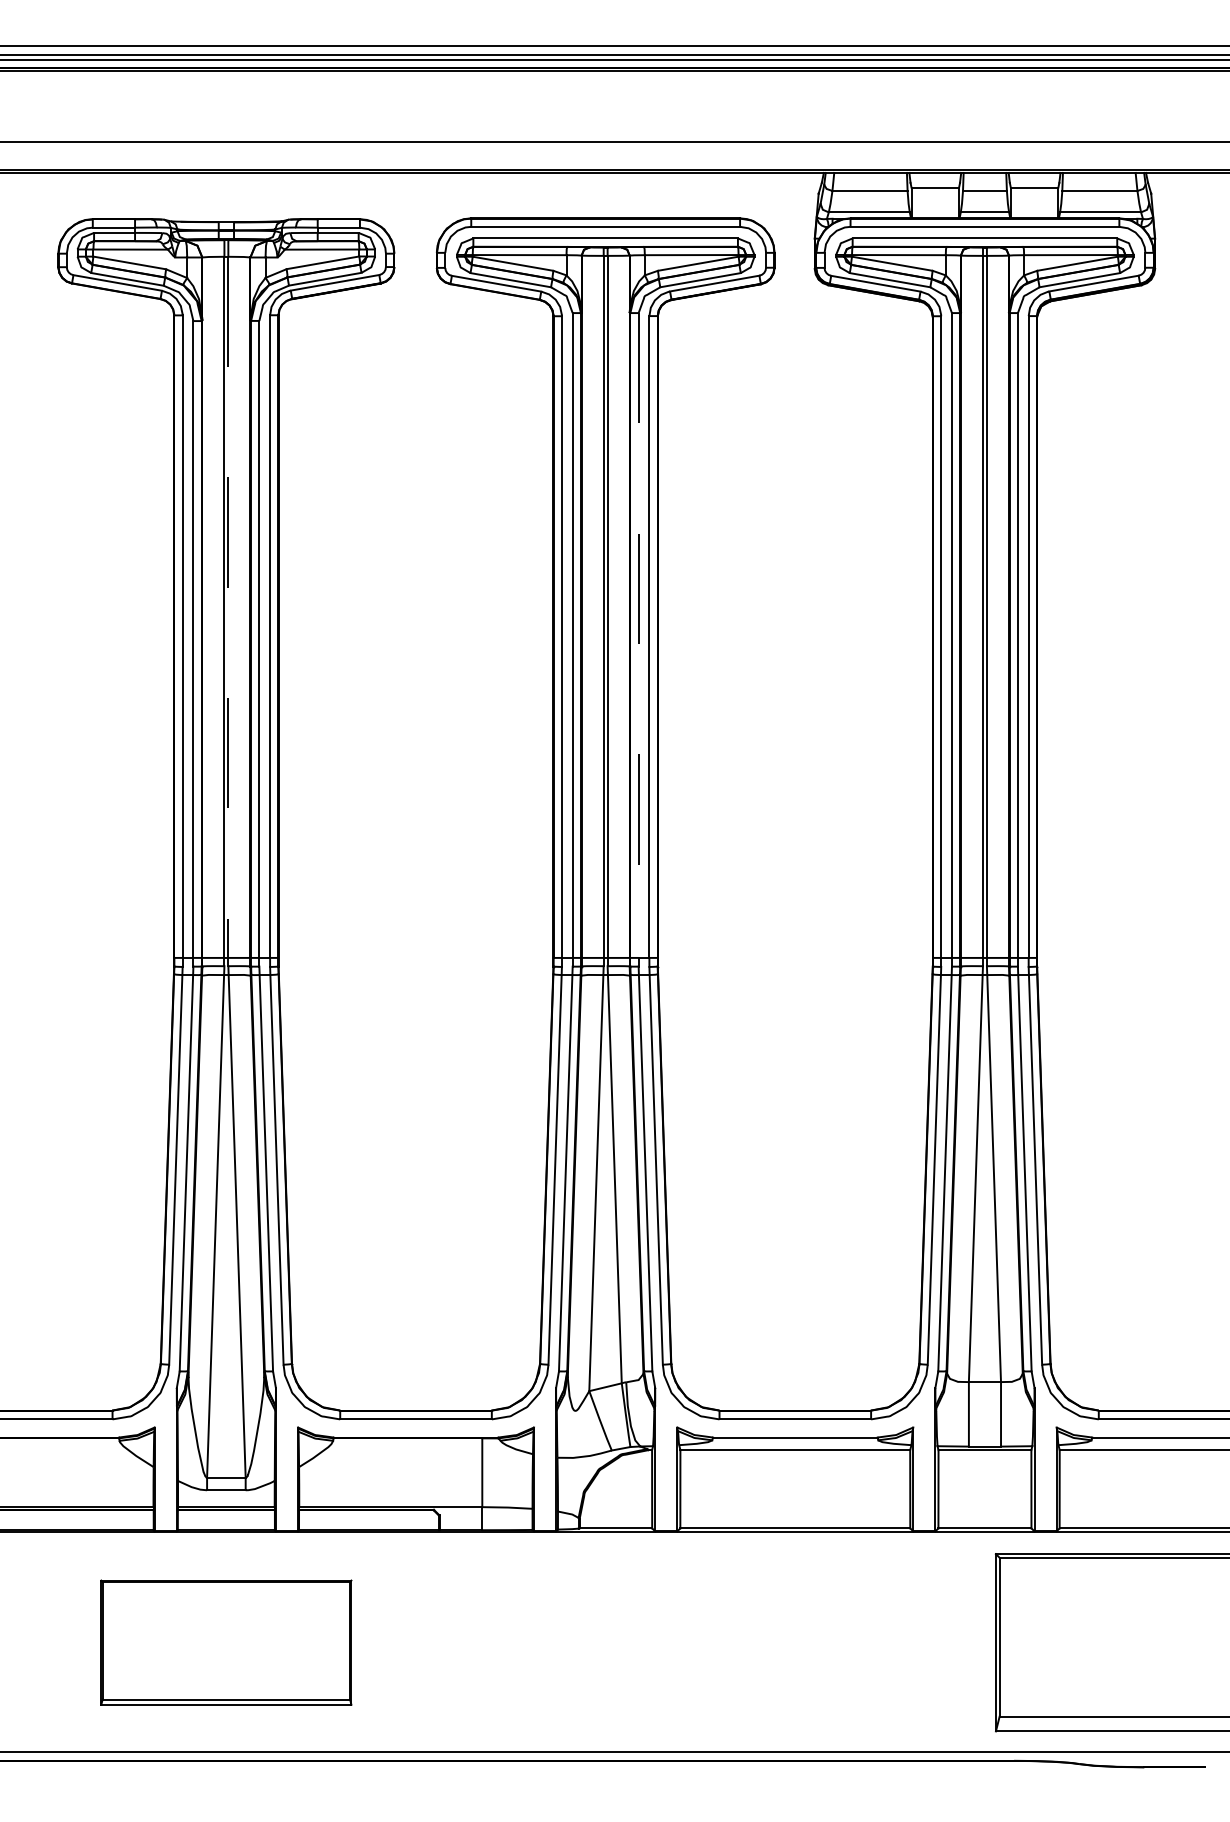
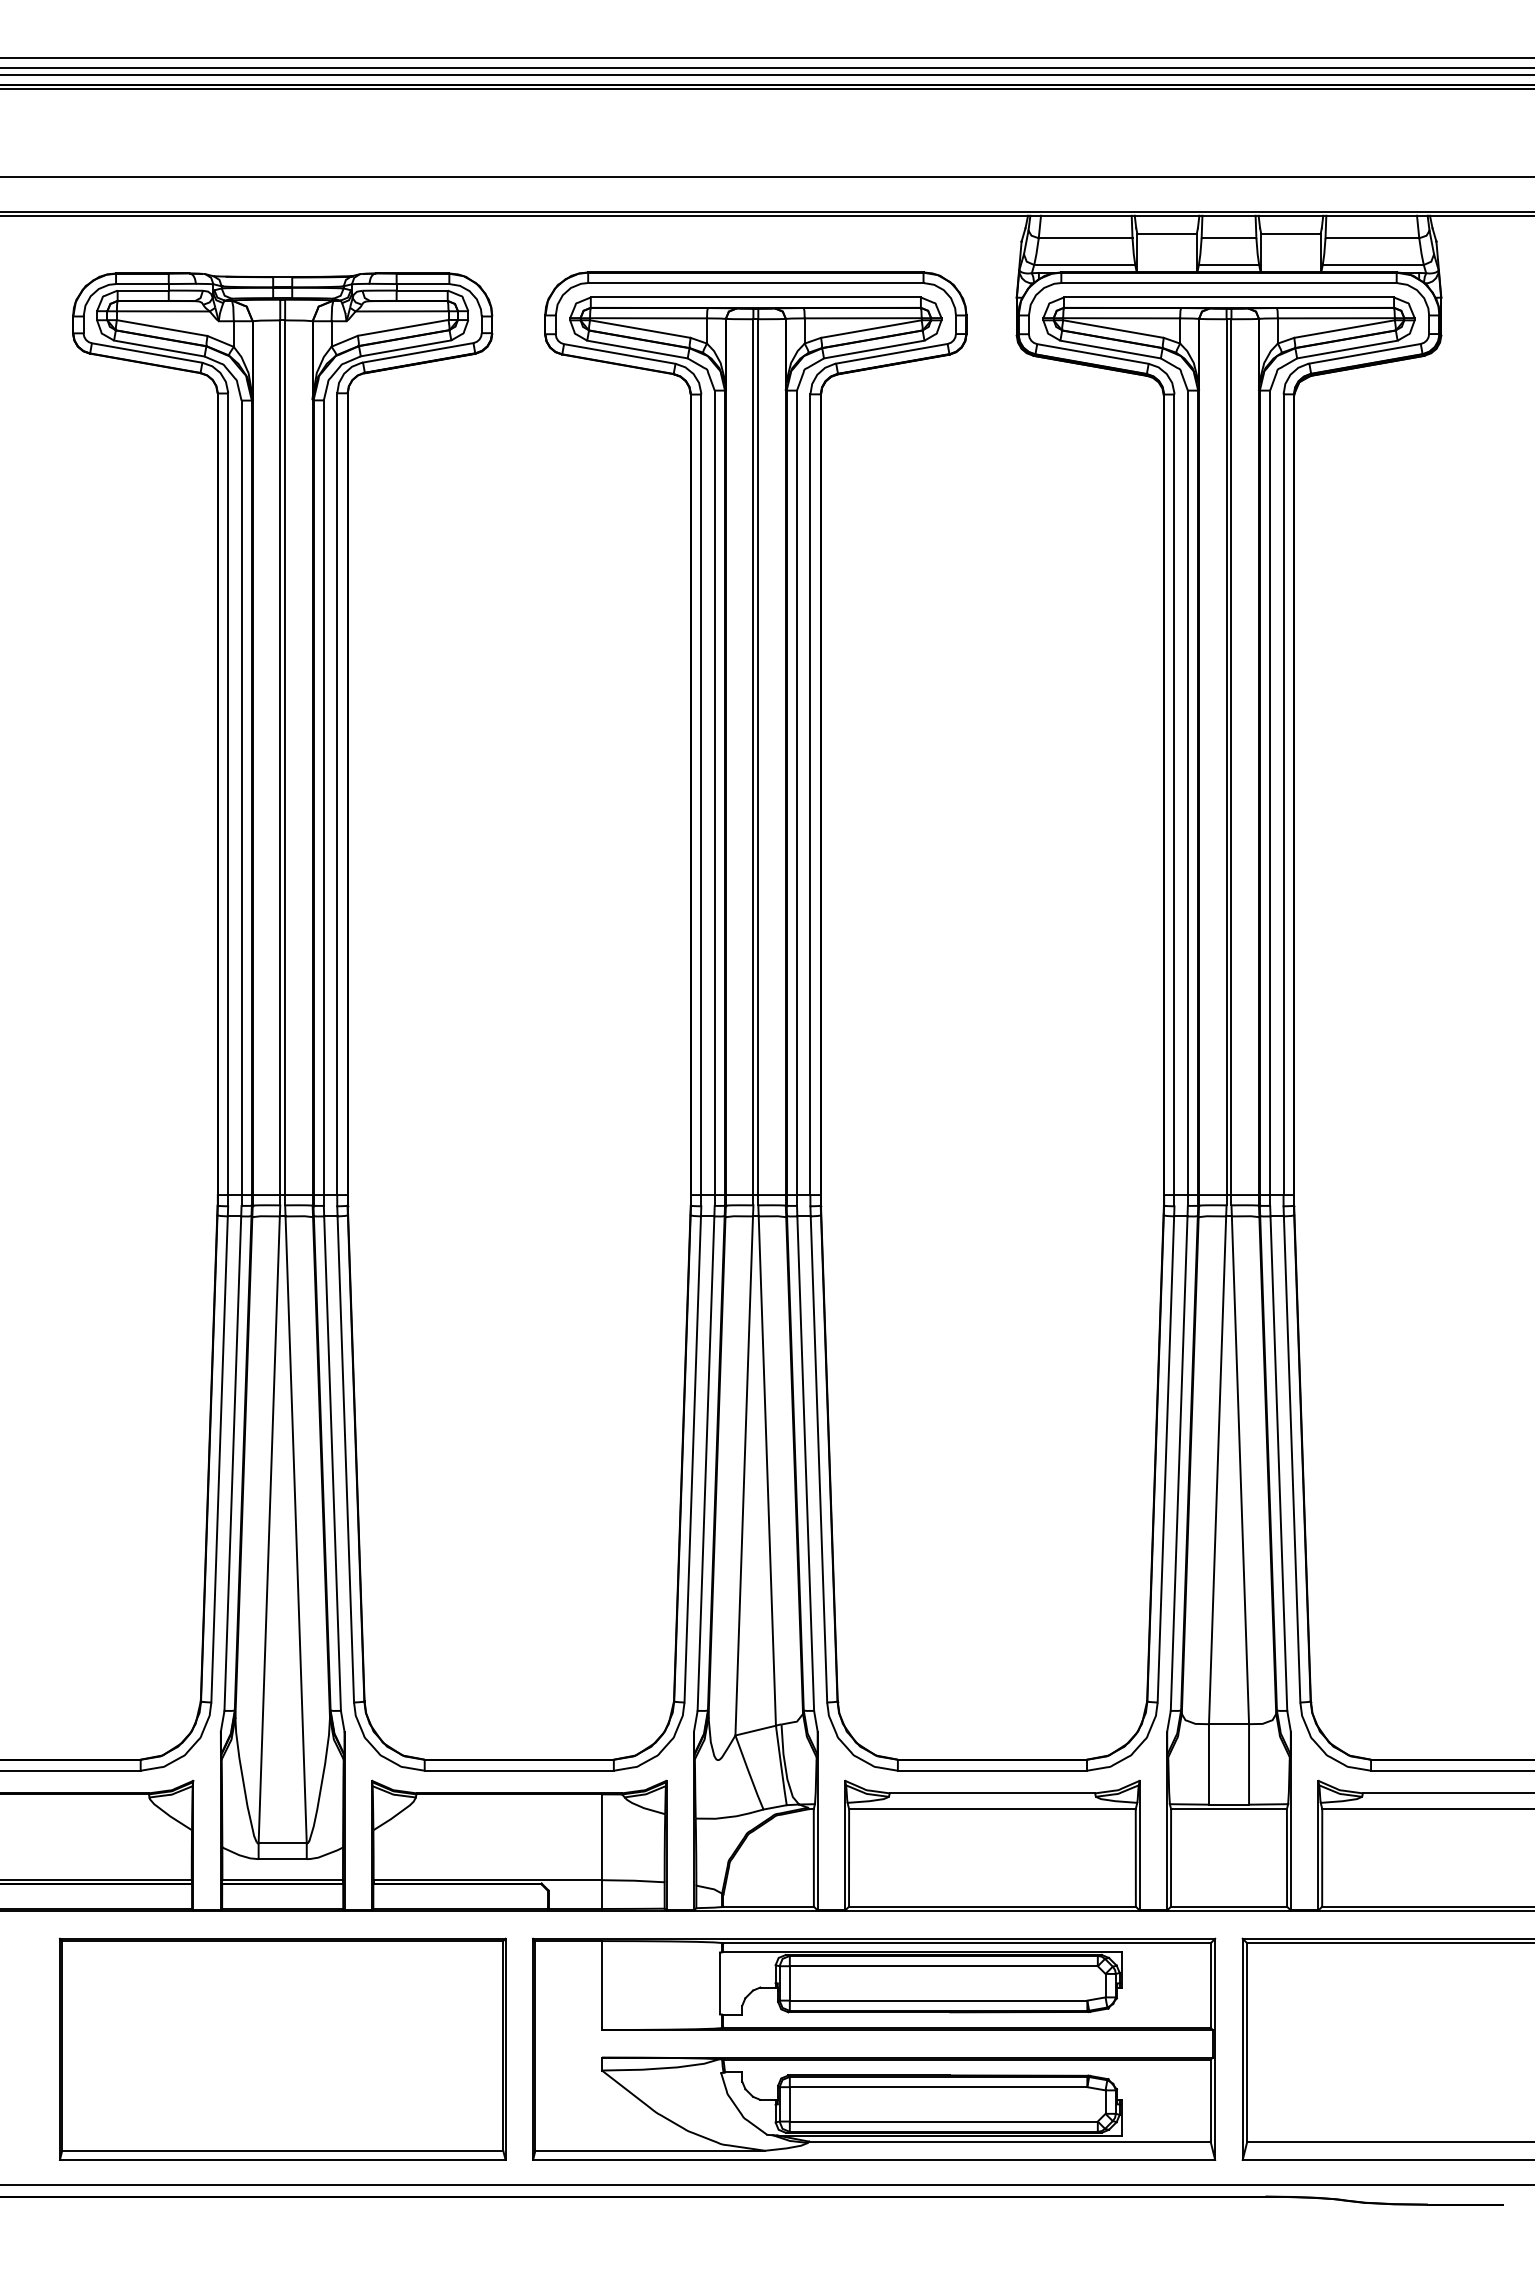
line: (228, 607) -> (285, 758), dashed -> solid
line: (639, 636) -> (797, 793), dashed -> solid
part: (226, 1642) -> (282, 2048), size x1.43
part: (700, 1642) -> (874, 2048), added

